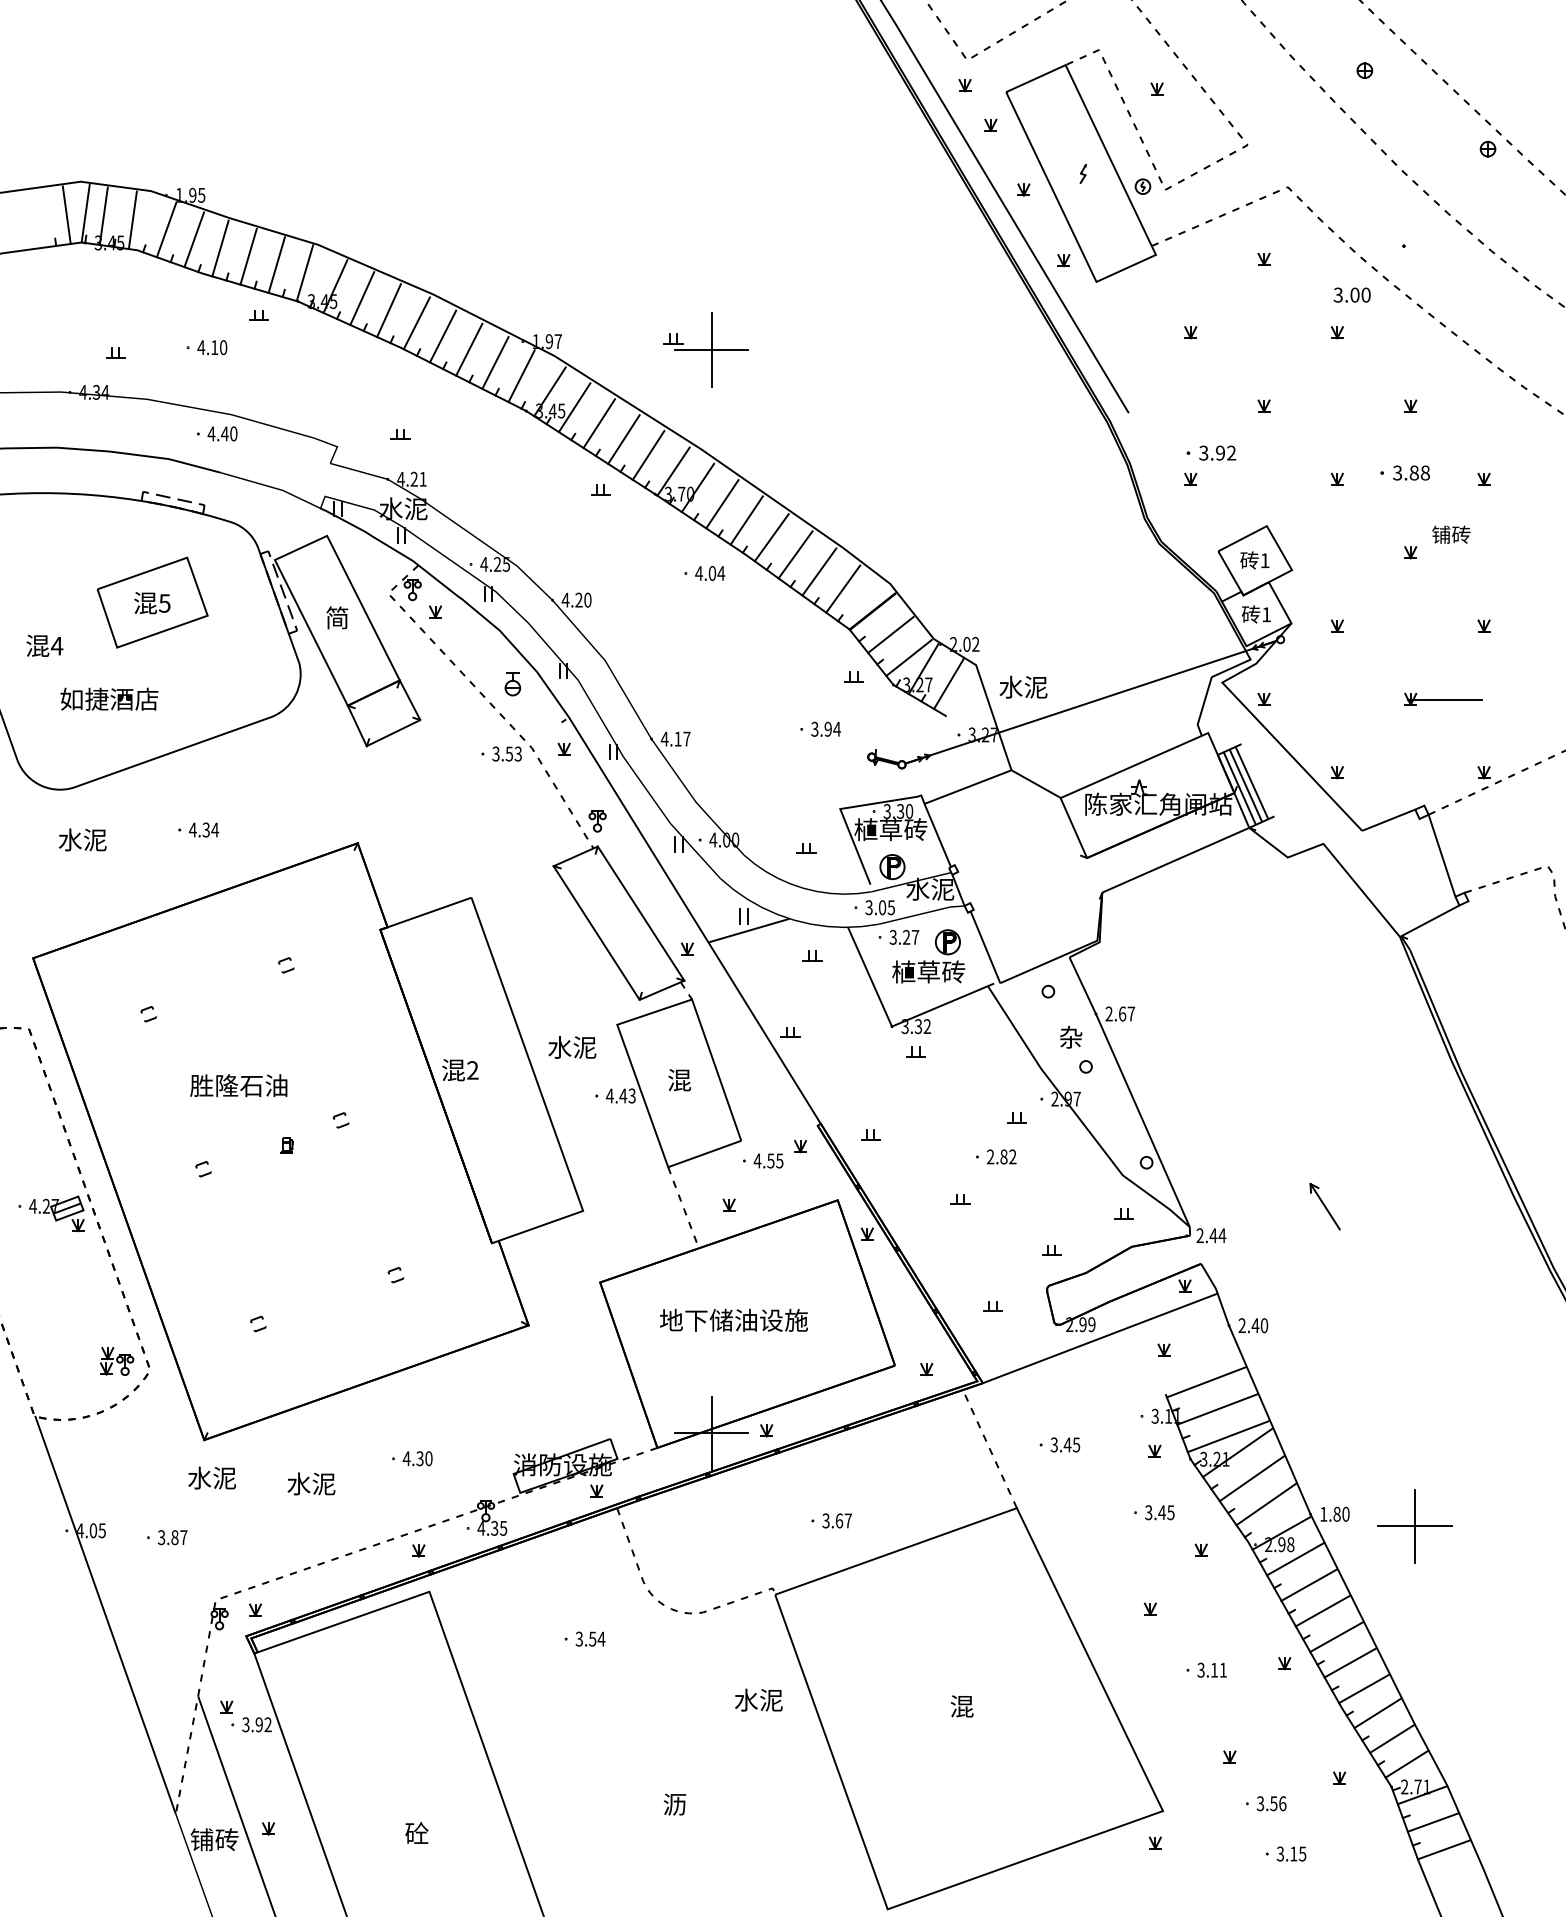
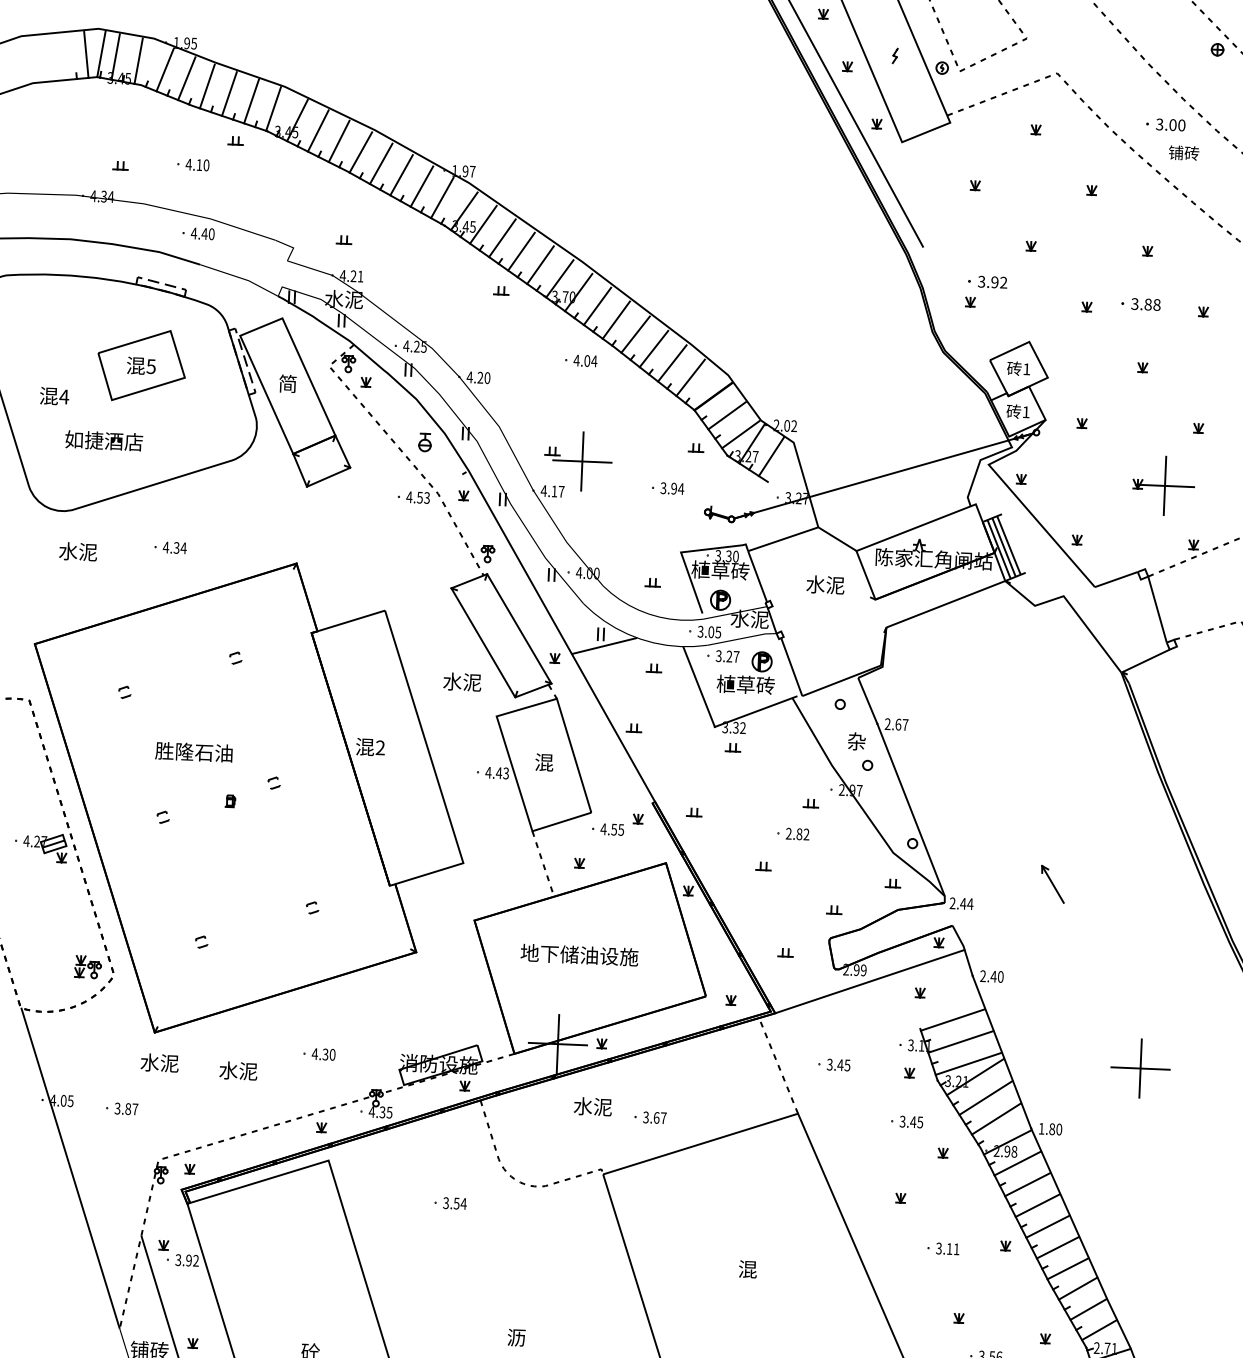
text: (1351, 294) -> (1170, 124), moved
part: (705, 349) -> (577, 460), moved
text: (1451, 534) -> (1184, 152), moved
text: (1023, 686) -> (825, 584), moved
line: (1444, 699) -> (1164, 485), added
text: (495, 753) -> (408, 496), 3.53 -> 4.53
text: (572, 1047) -> (462, 682), moved
part: (1414, 1526) -> (1140, 1068), moved
text: (758, 1699) -> (592, 1106), moved

